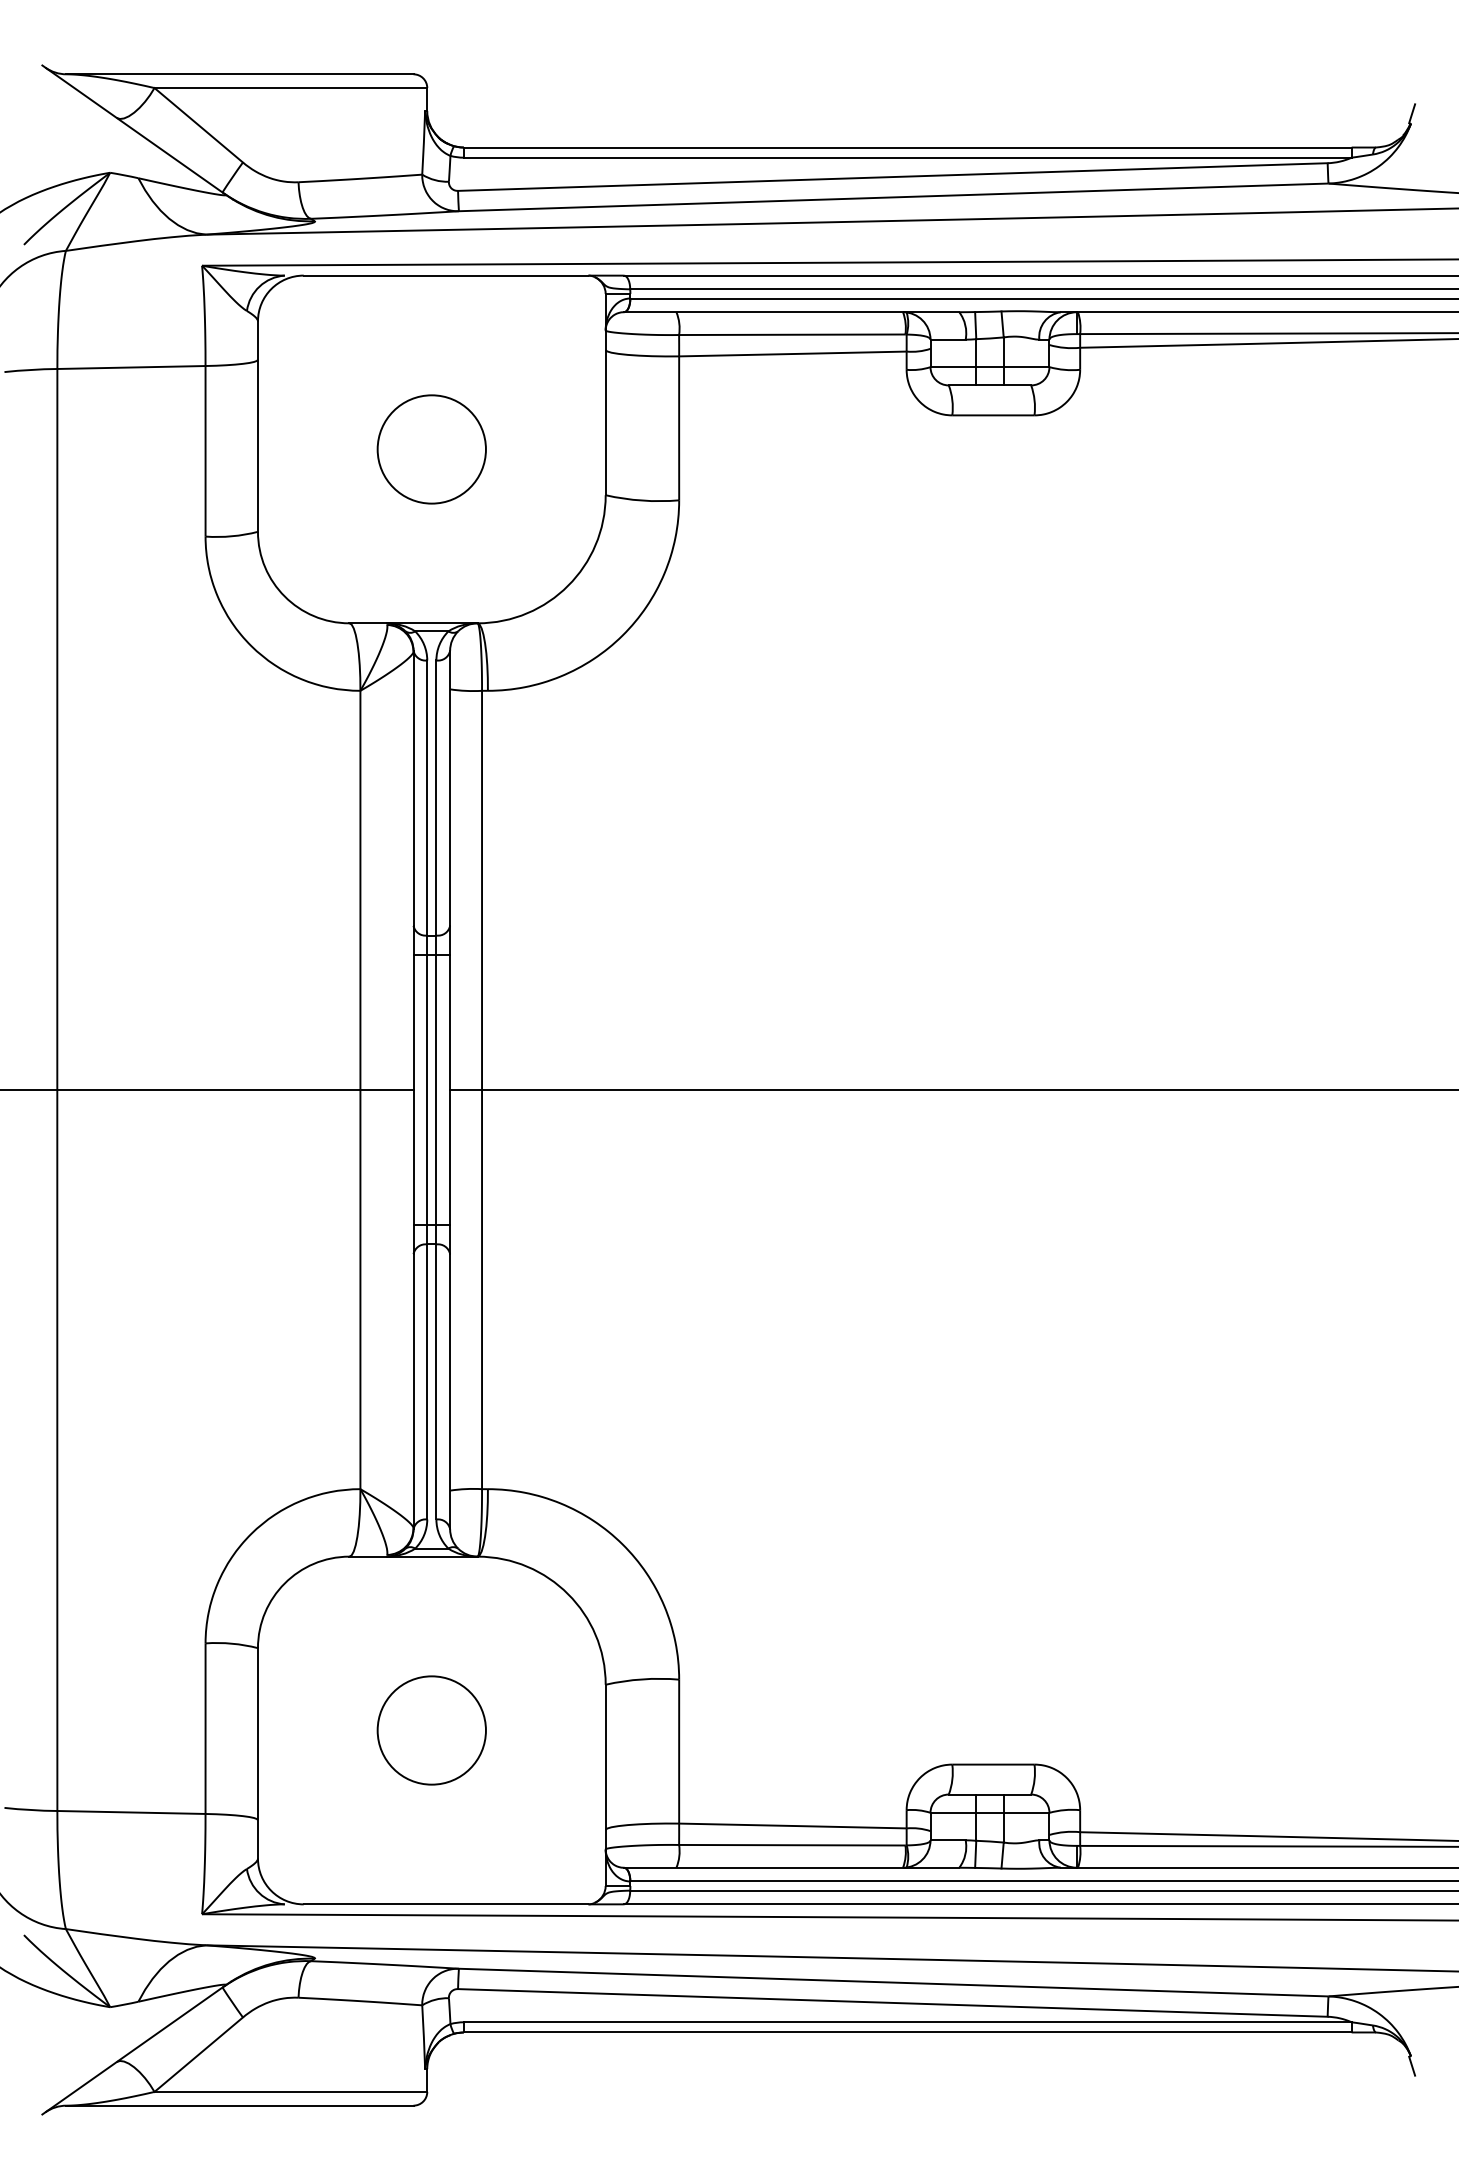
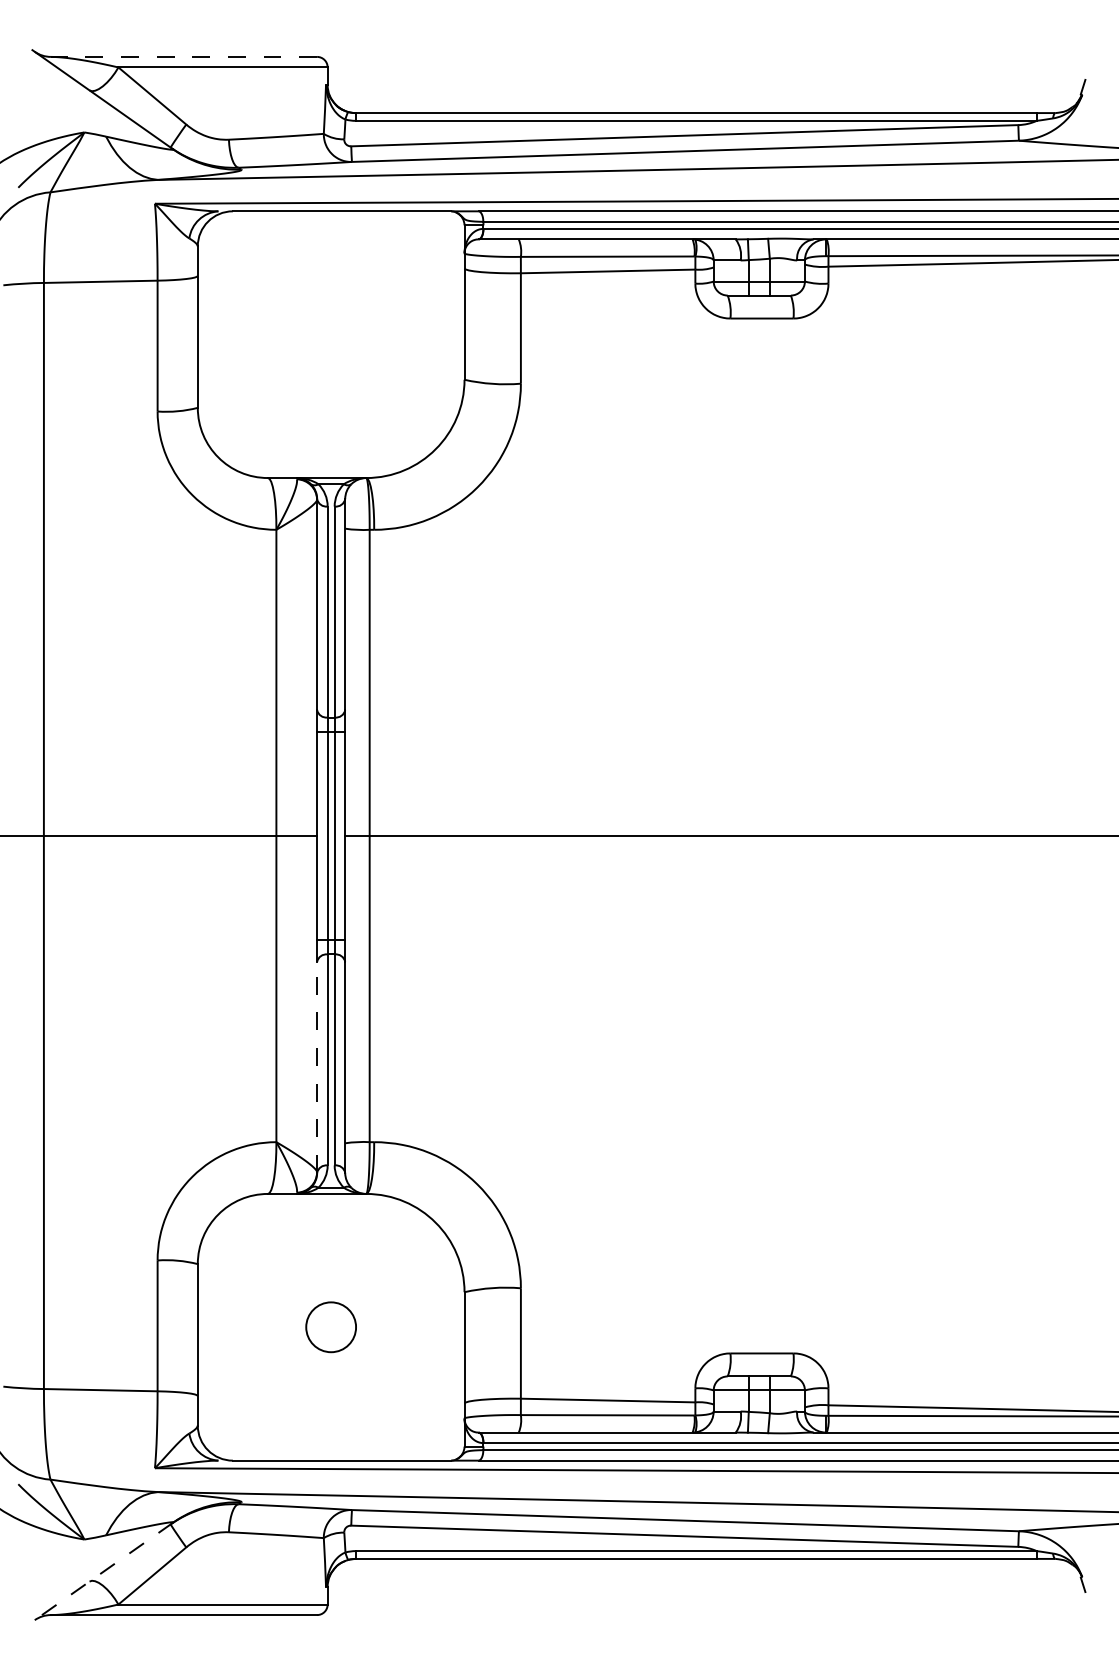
line: (239, 73) -> (183, 56), solid -> dashed
circle: (430, 449) -> (330, 344), removed
line: (414, 1390) -> (317, 1066), solid -> dashed
circle: (430, 1729) -> (330, 1326), size x0.6
line: (133, 2050) -> (102, 1572), solid -> dashed

